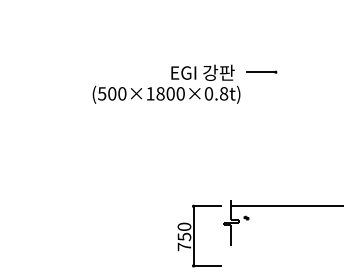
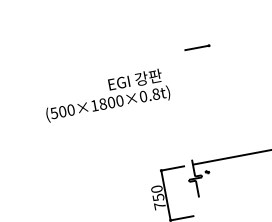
text: (166, 83) -> (106, 94), moved

